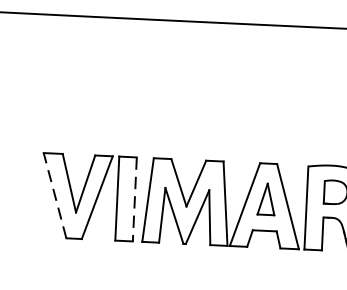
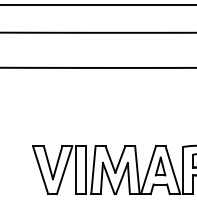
line: (54, 194) -> (40, 169), dashed -> solid
line: (134, 199) -> (85, 170), dashed -> solid

